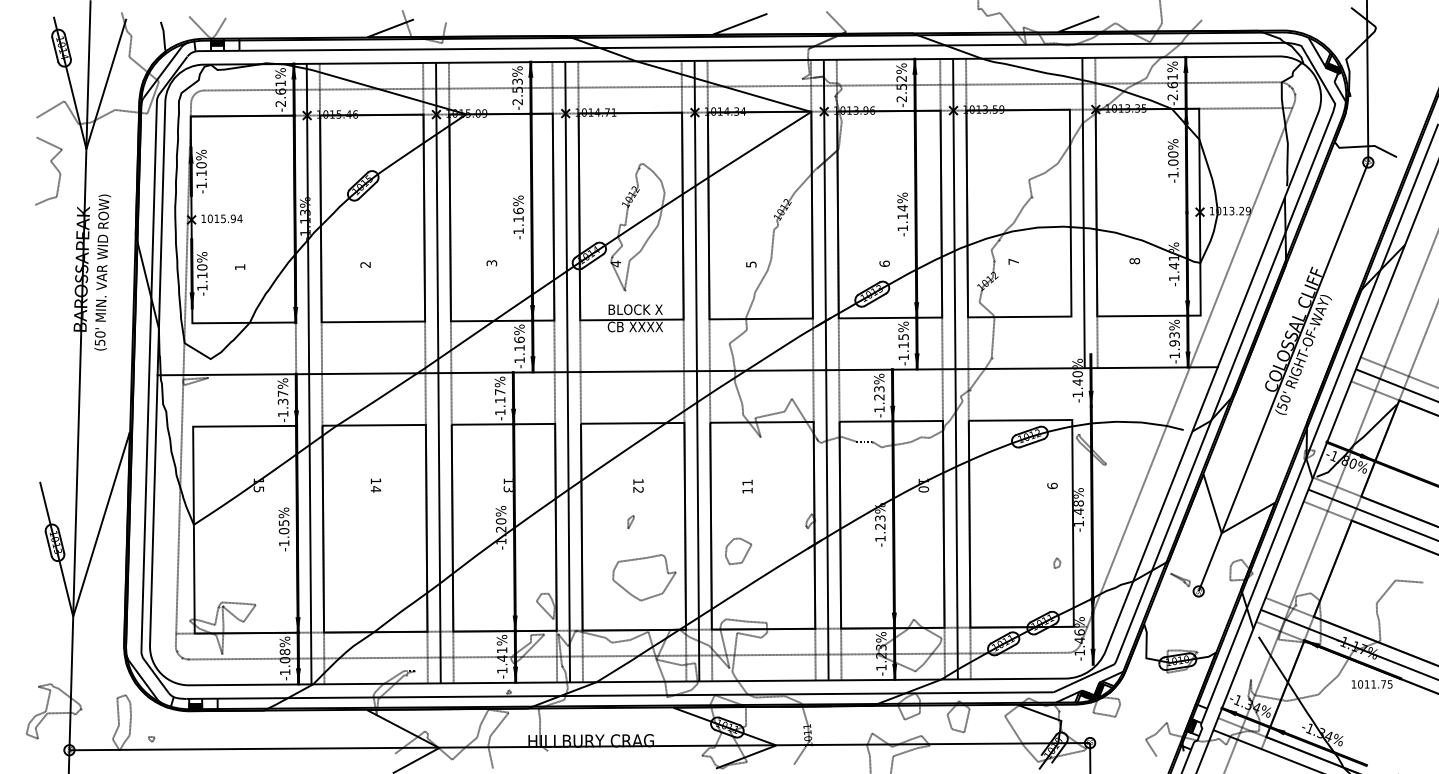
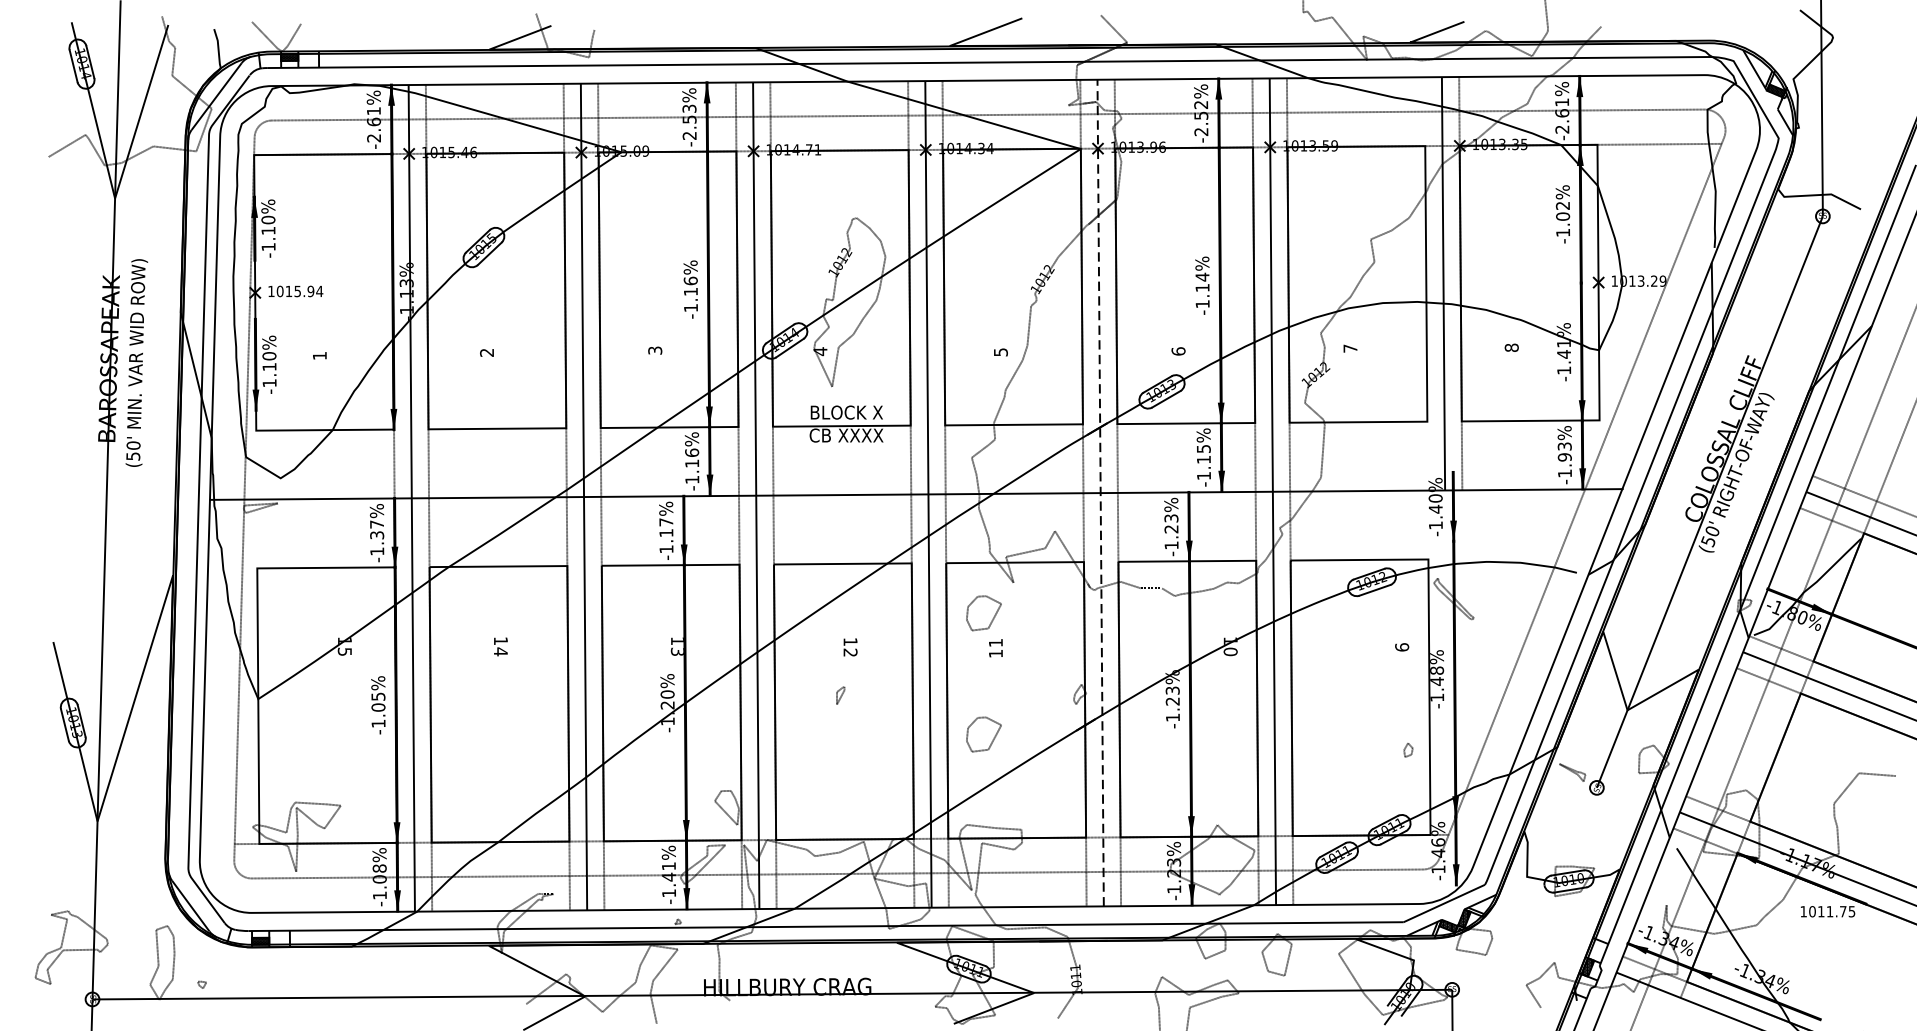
text: (1173, 154) -> (1563, 205), -1.00% -> -1.02%
curve: (54, 167) -> (72, 223), removed
line: (826, 369) -> (1101, 492), solid -> dashed
part: (738, 459) -> (983, 612), added
part: (644, 577) -> (858, 769), removed

